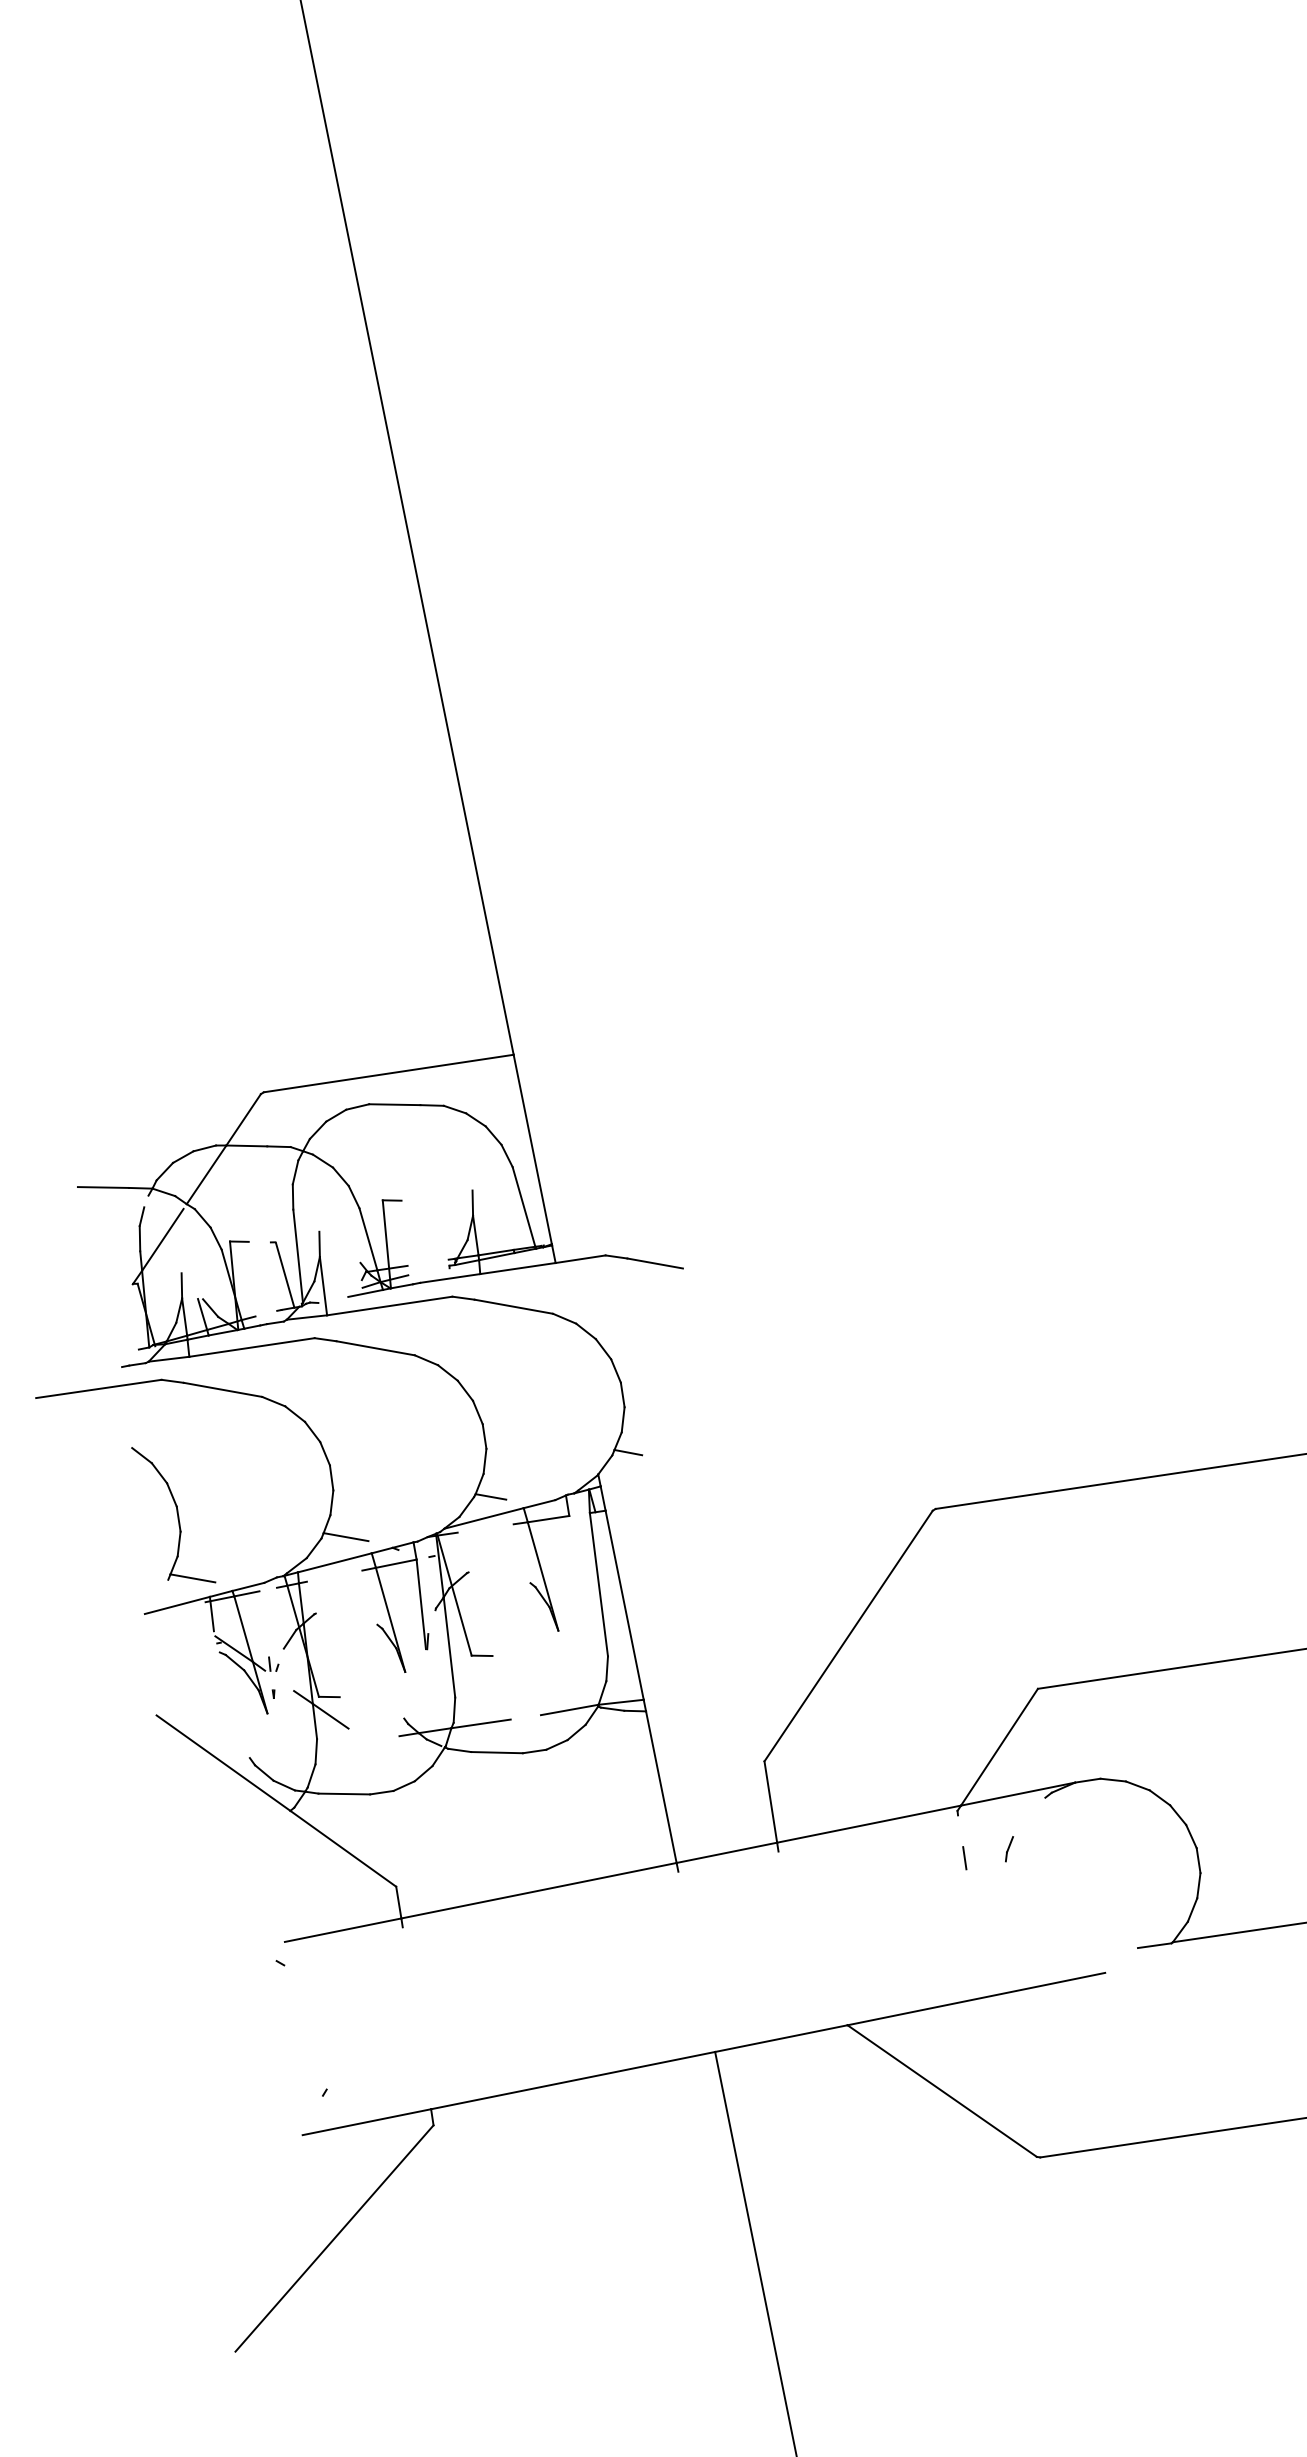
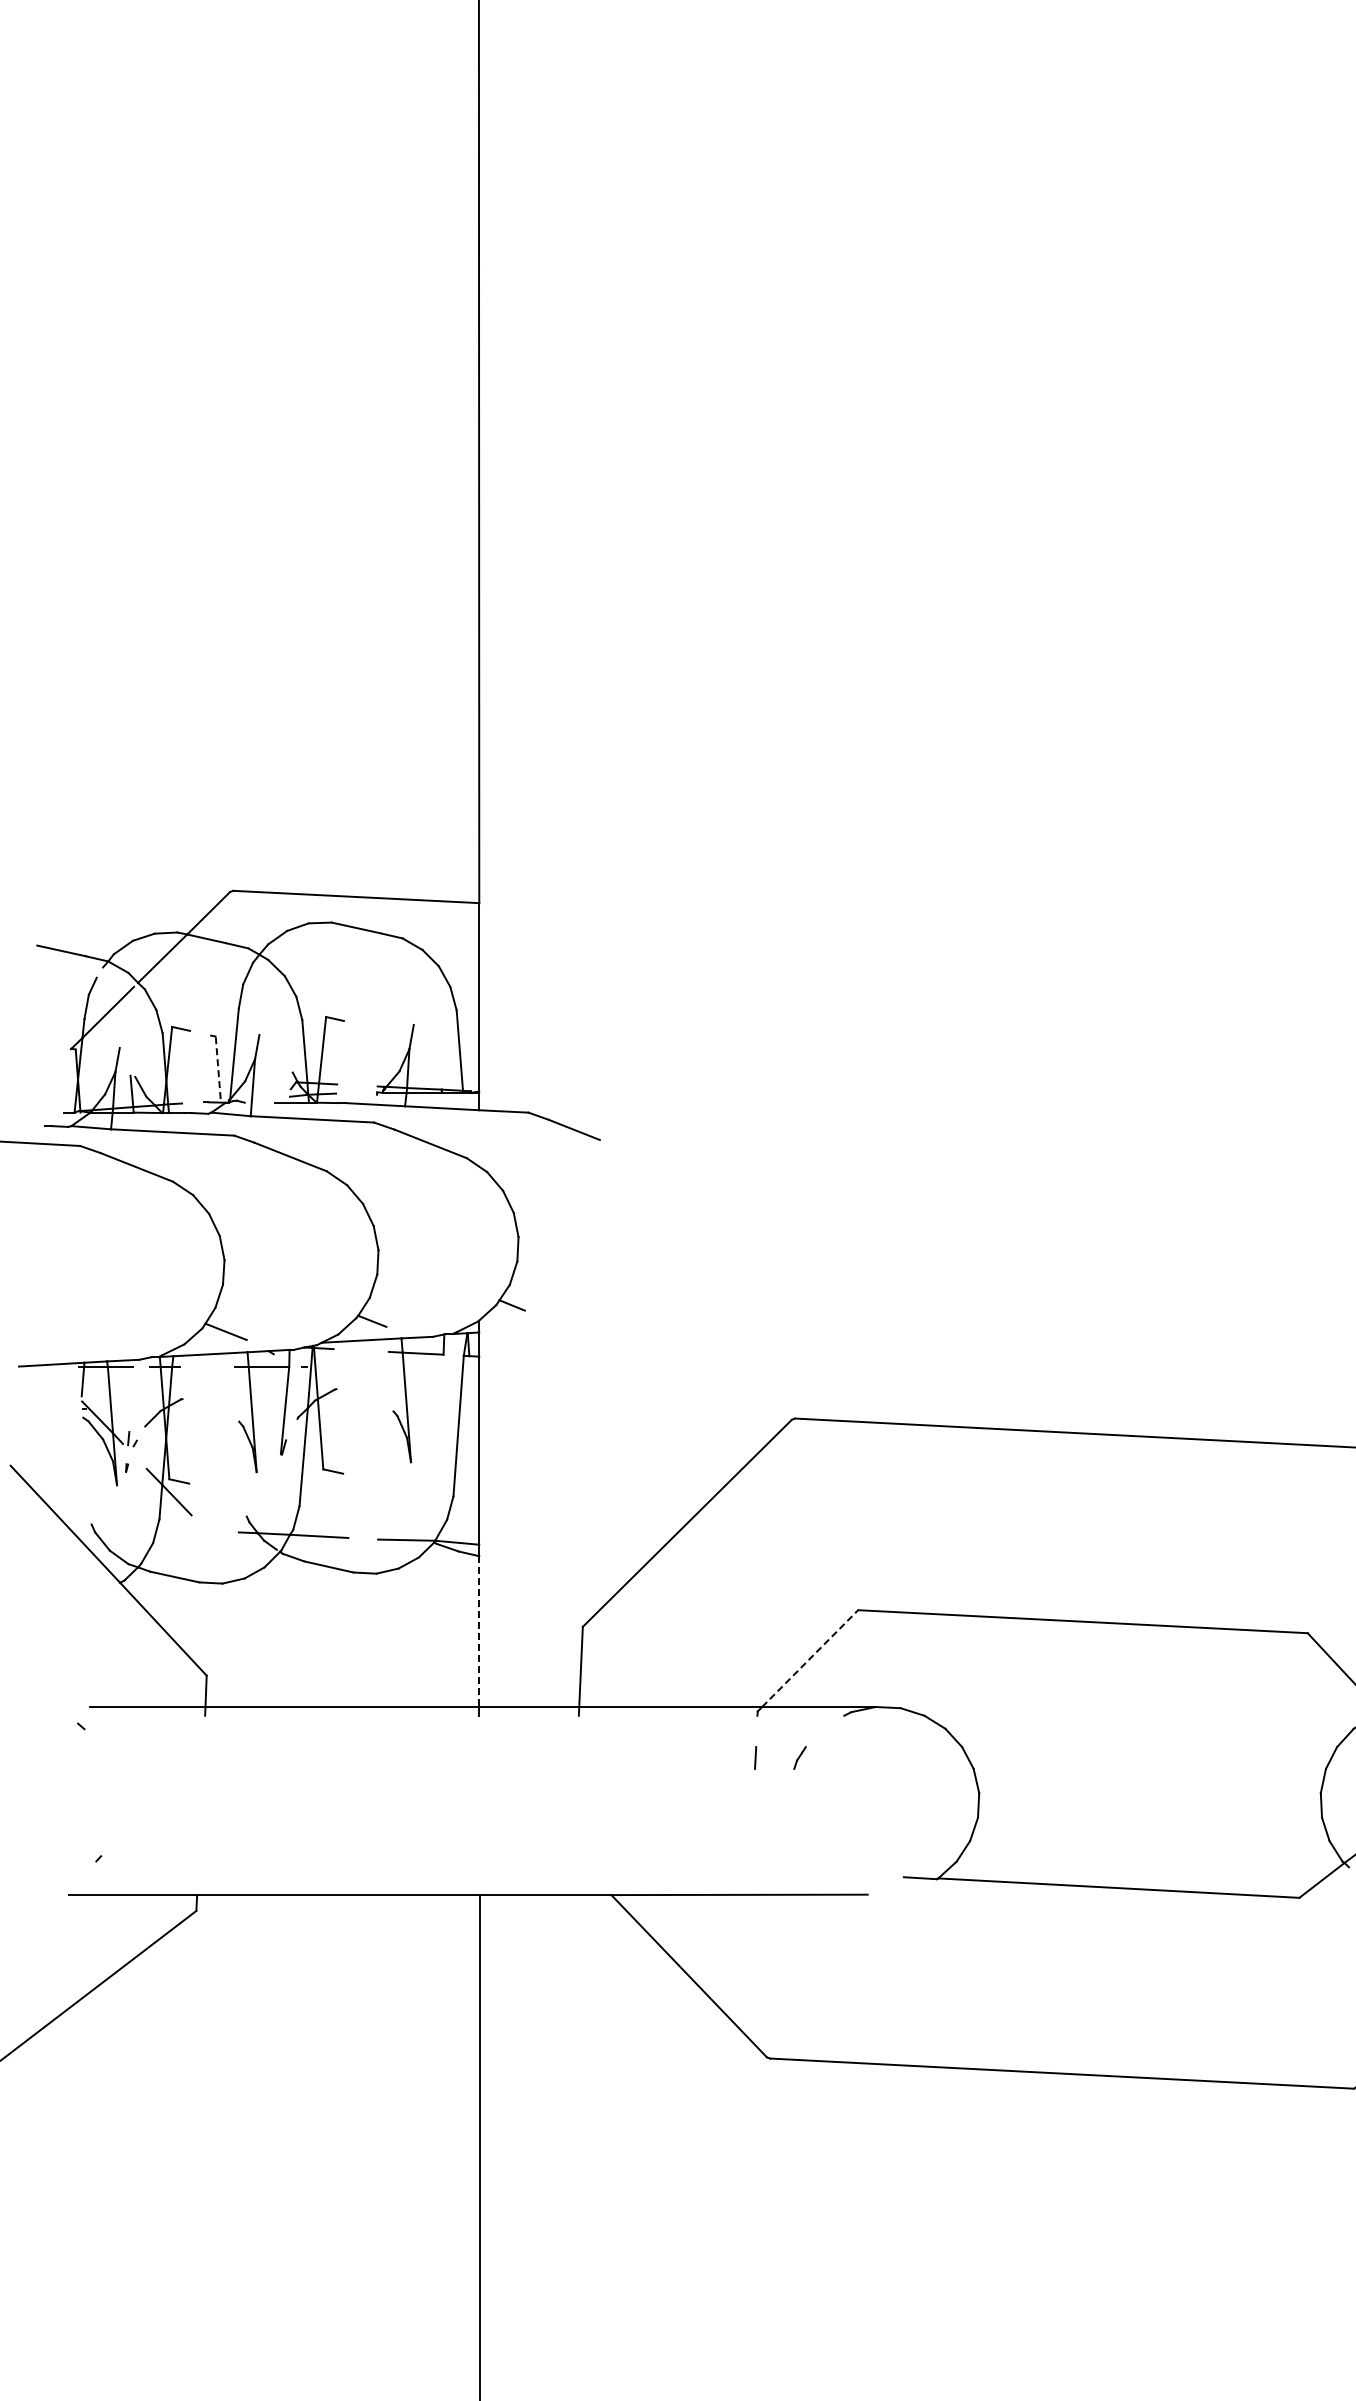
line: (285, 1274) -> (218, 1069), solid -> dashed
part: (173, 1515) -> (65, 1277), removed
line: (999, 1747) -> (810, 1658), solid -> dashed
line: (661, 1788) -> (479, 1632), solid -> dashed

